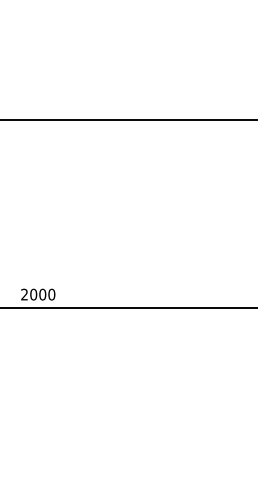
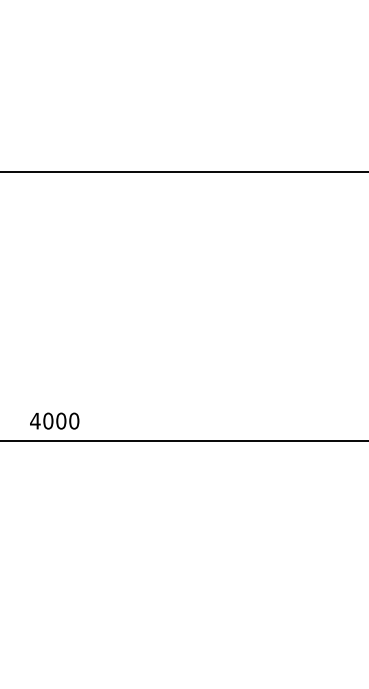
text: (24, 294) -> (35, 420), 2000 -> 4000

